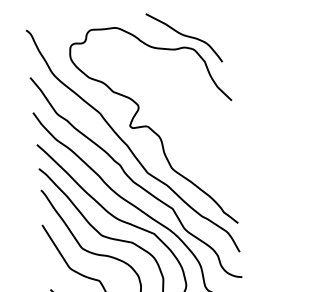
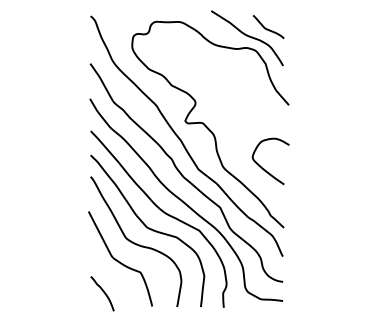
curve: (203, 26) -> (267, 28), added
curve: (213, 165) -> (264, 168), added

